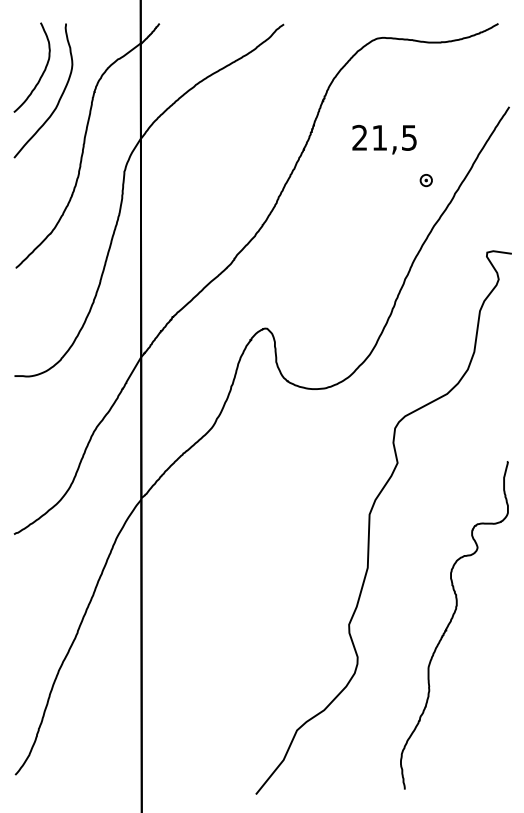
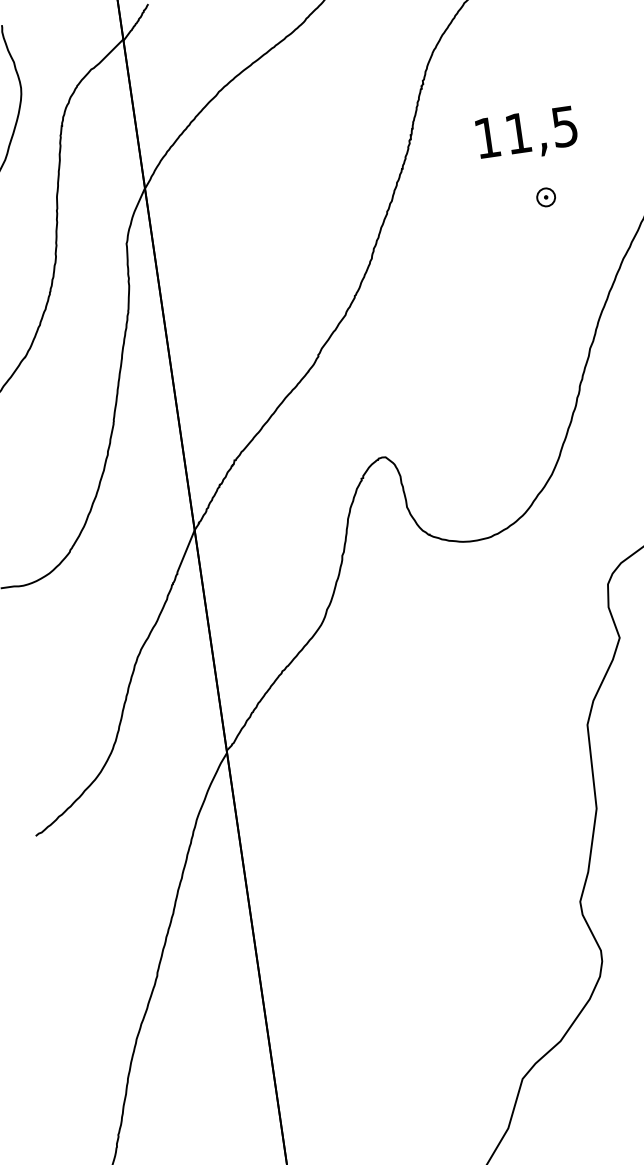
text: (359, 137) -> (486, 137), 21,5 -> 11,5
part: (425, 180) -> (544, 197), moved

